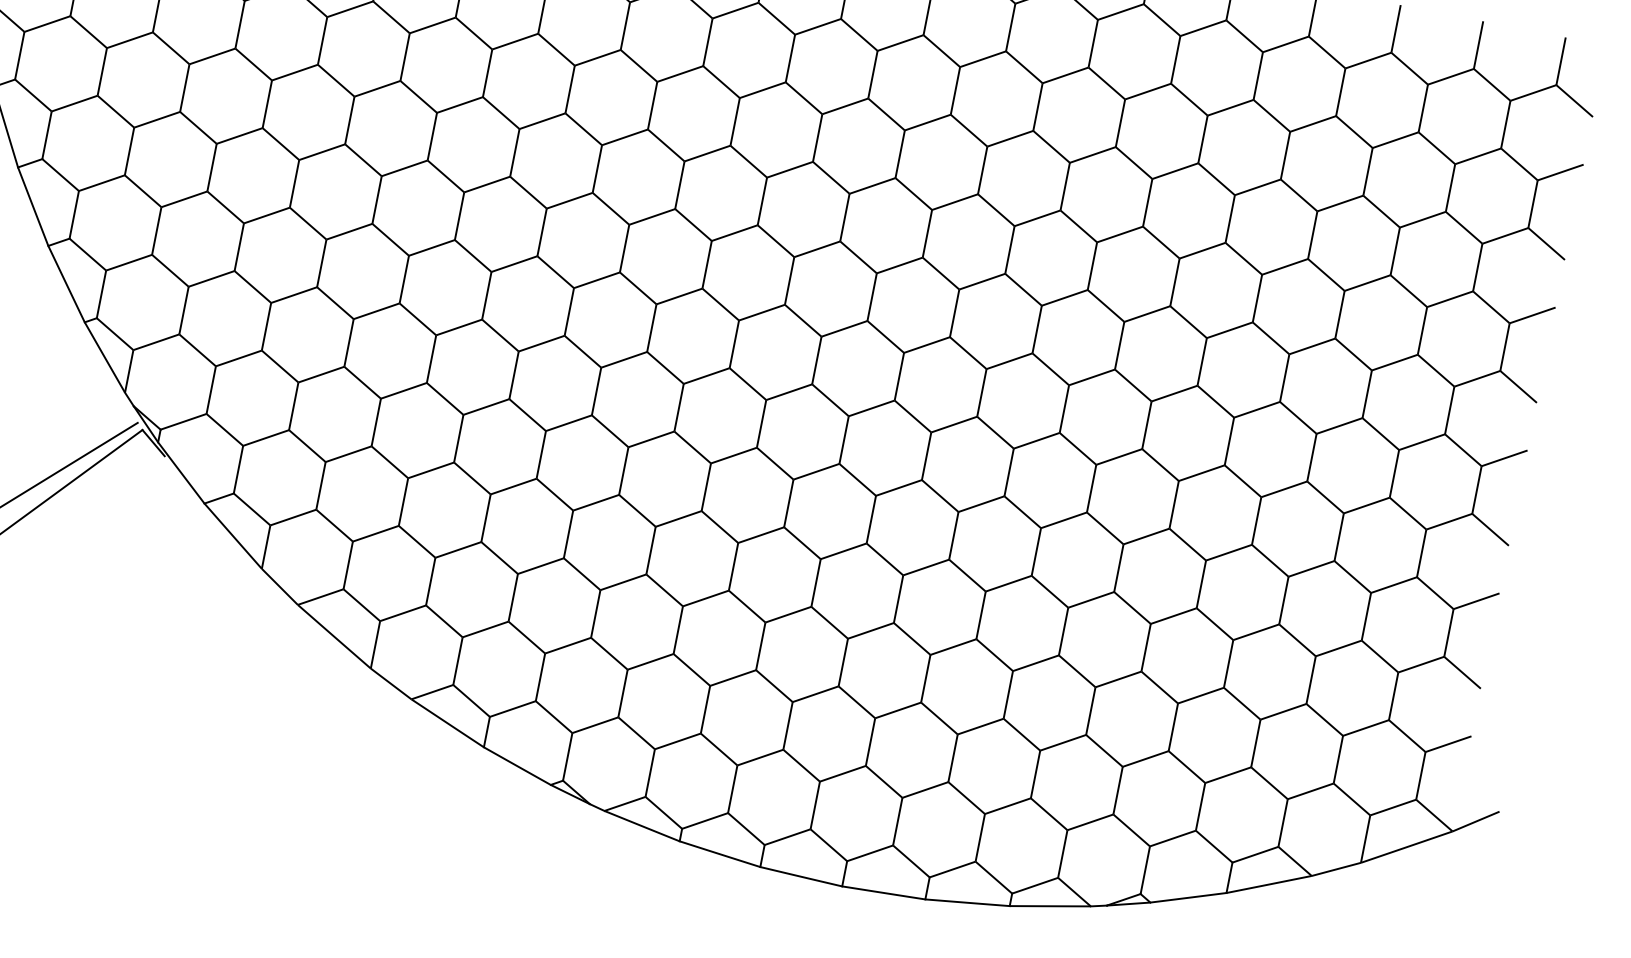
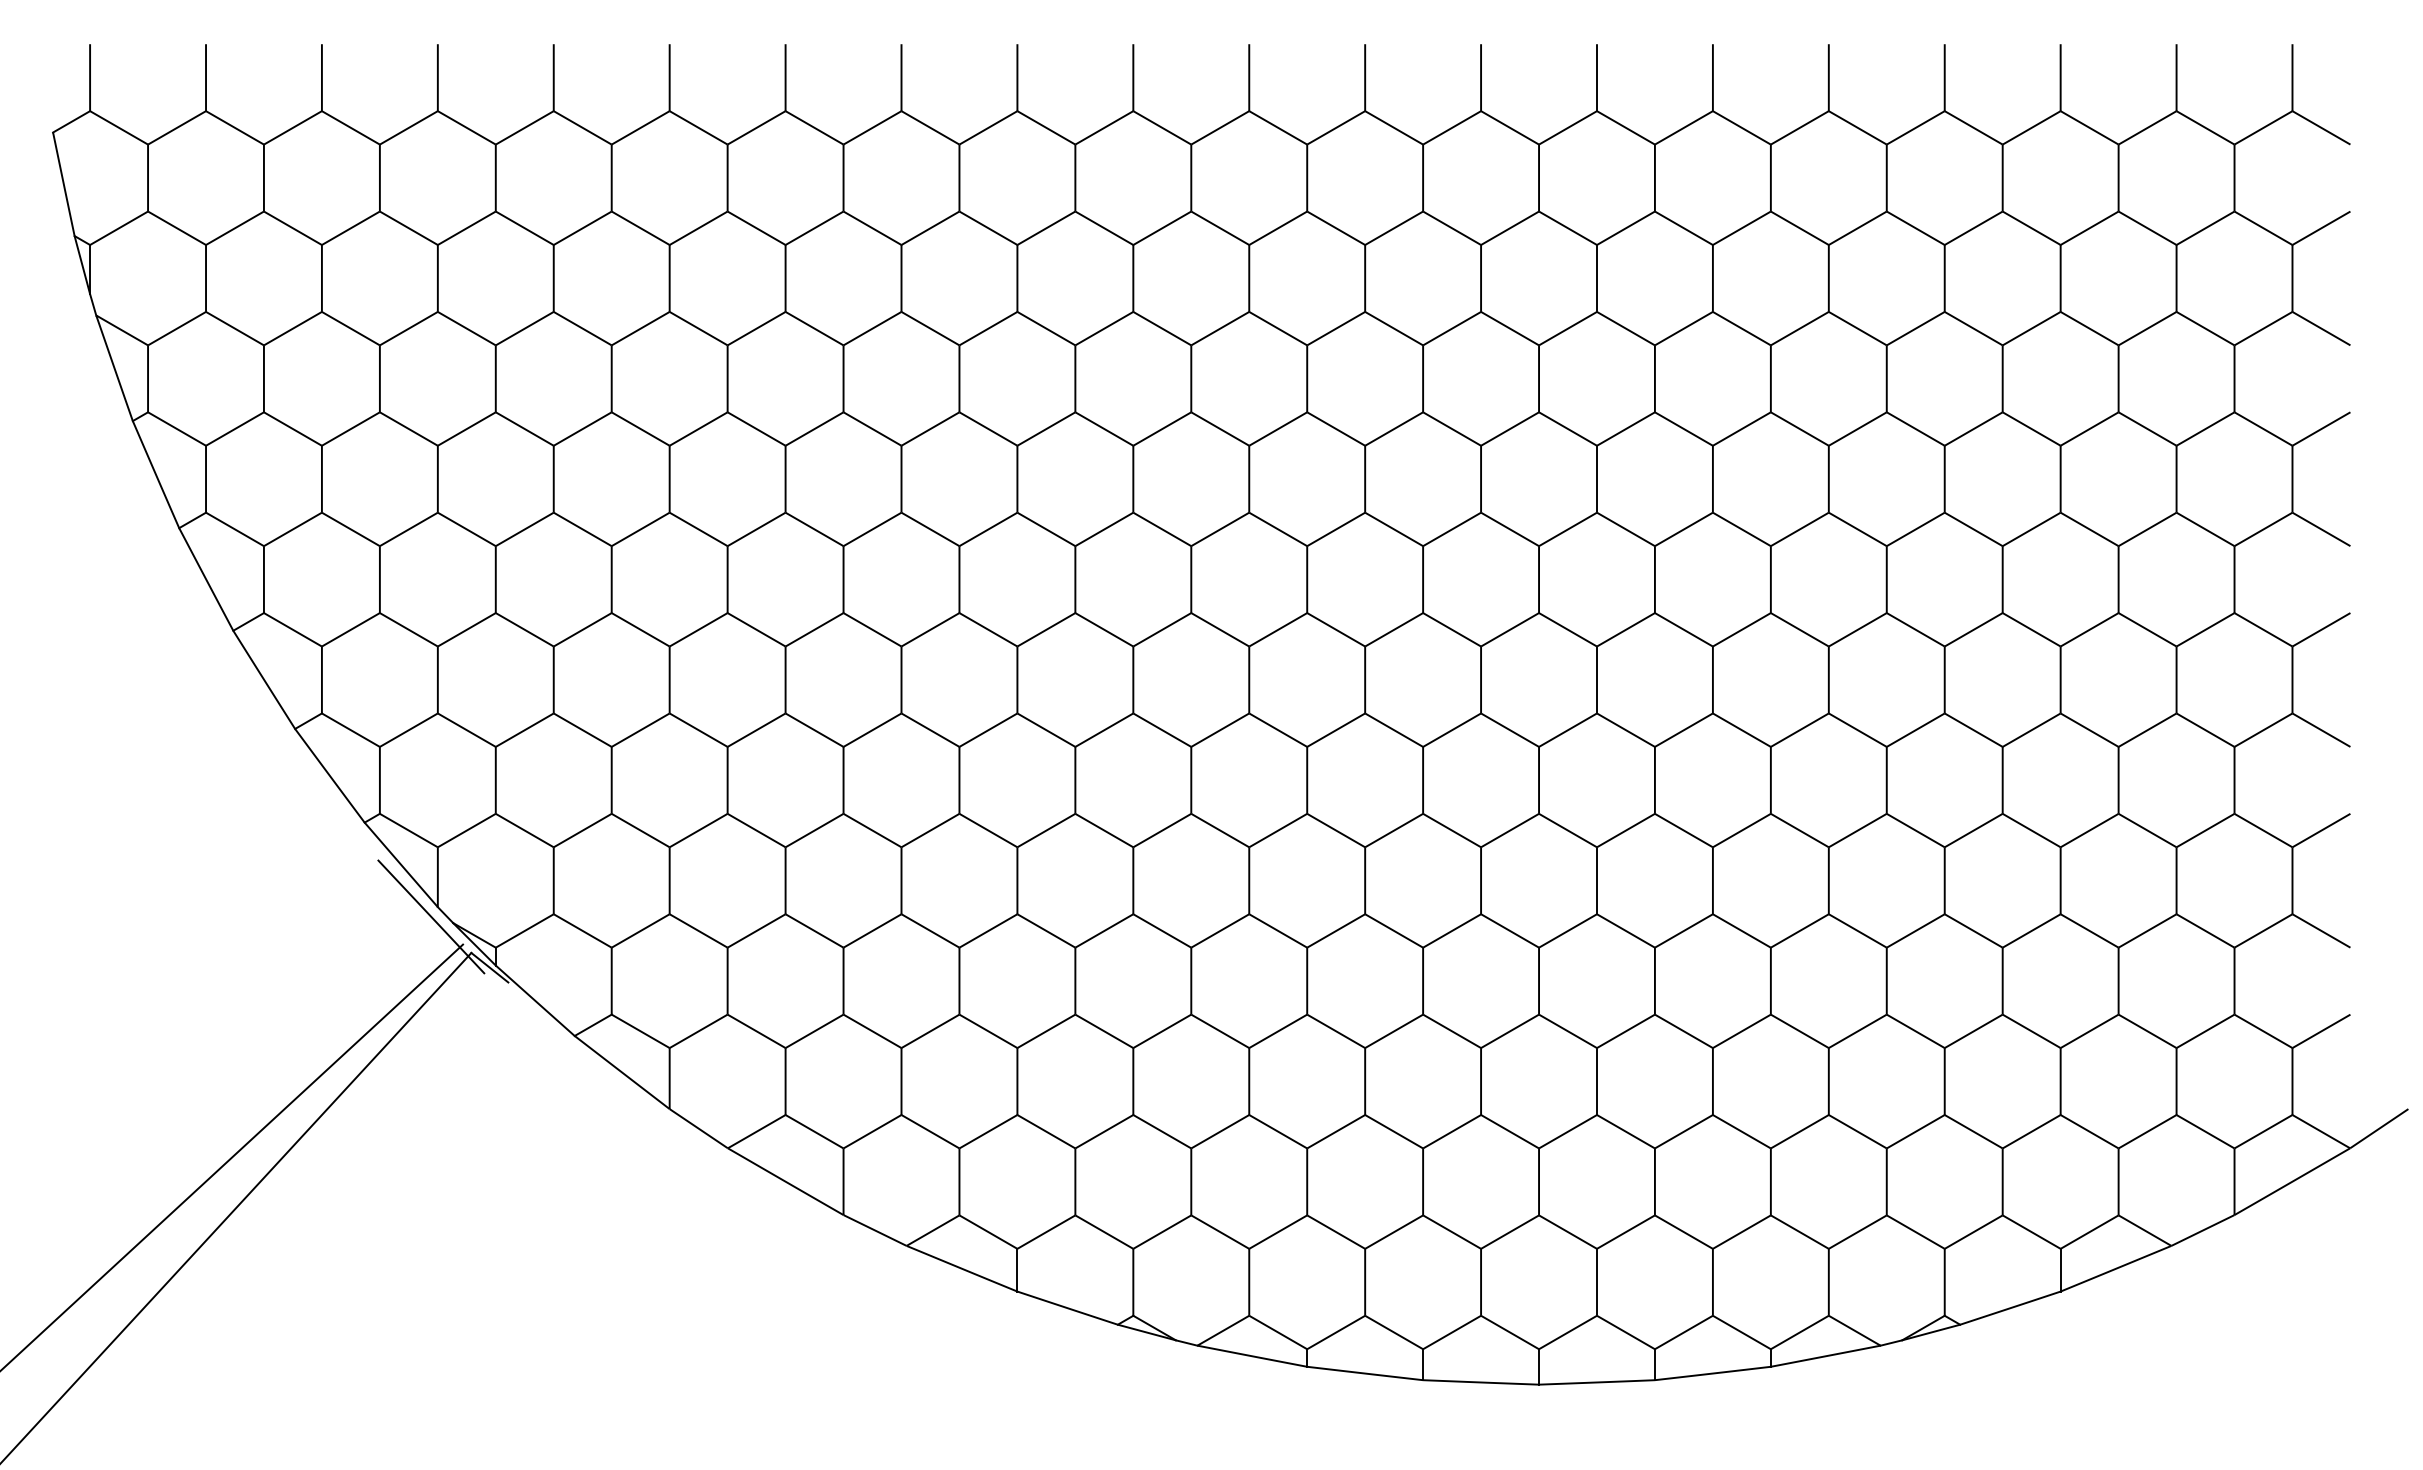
line: (119, 398) -> (431, 916), added

